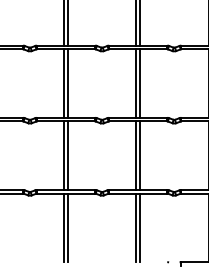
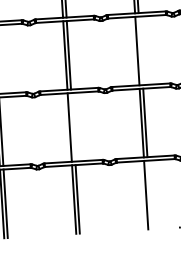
line: (140, 83) -> (141, 50), removed
line: (67, 155) -> (72, 127), removed
line: (140, 227) -> (150, 194), removed

